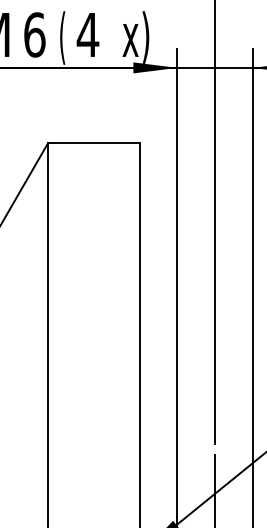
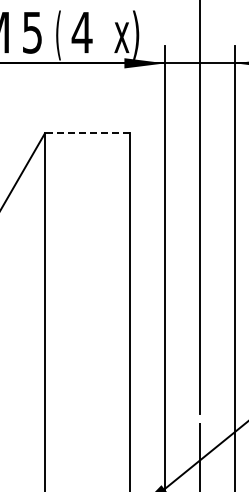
text: (34, 34) -> (32, 32), 6 -> 5
line: (93, 143) -> (87, 133), solid -> dashed

